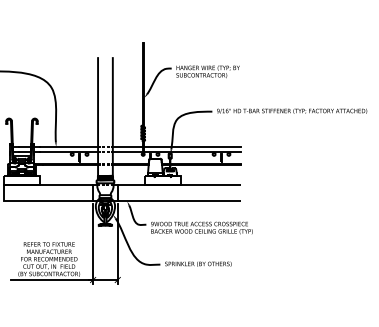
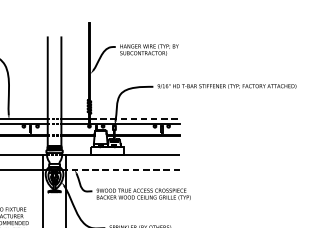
line: (192, 147) -> (135, 119), solid -> dashed
line: (177, 201) -> (121, 169), solid -> dashed

